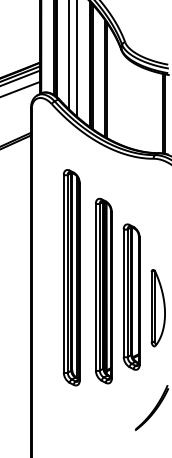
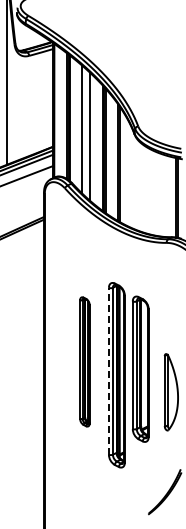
part: (71, 277) -> (84, 361), size x0.6
line: (95, 286) -> (108, 370), solid -> dashed
part: (131, 296) -> (140, 368), moved

